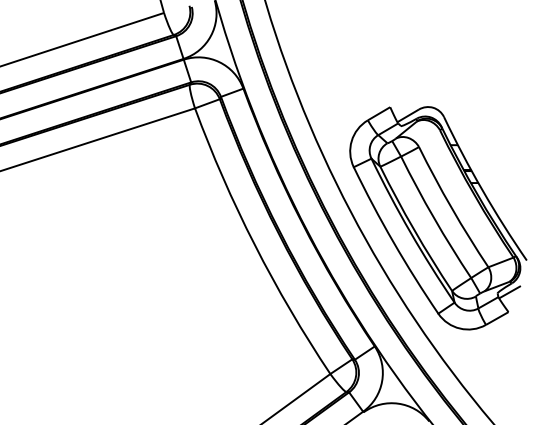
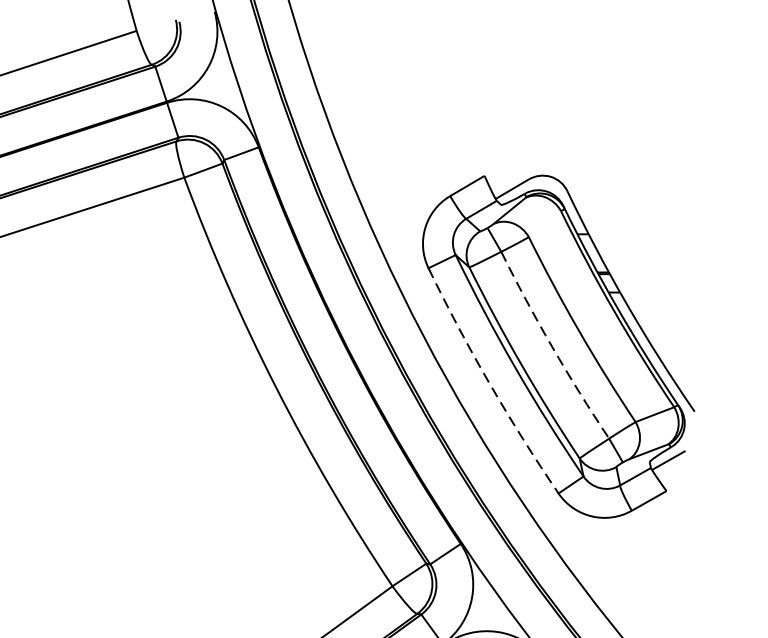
arc: (434, 218) -> (552, 347), solid -> dashed
arc: (393, 242) -> (489, 383), solid -> dashed

